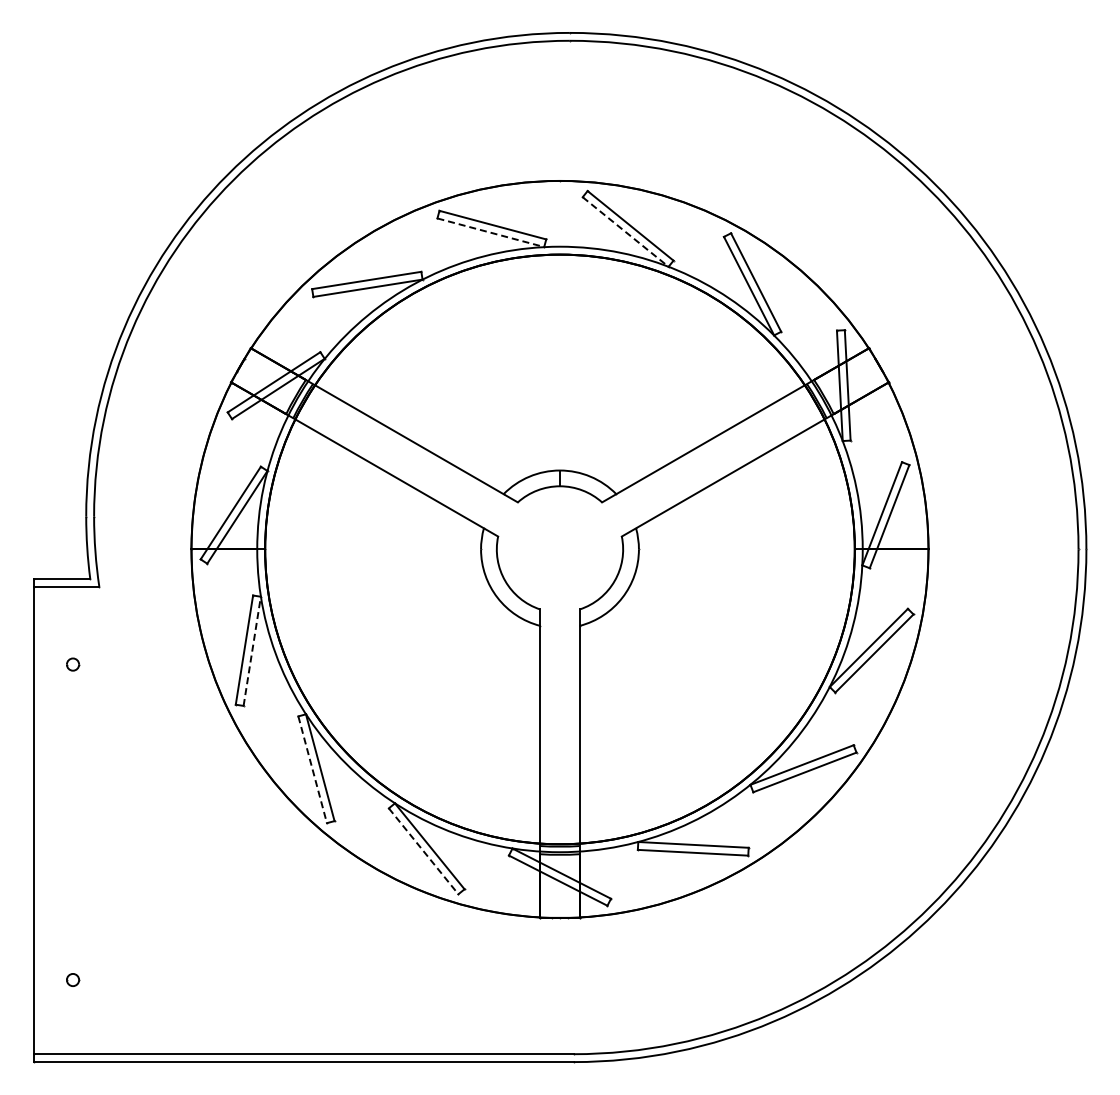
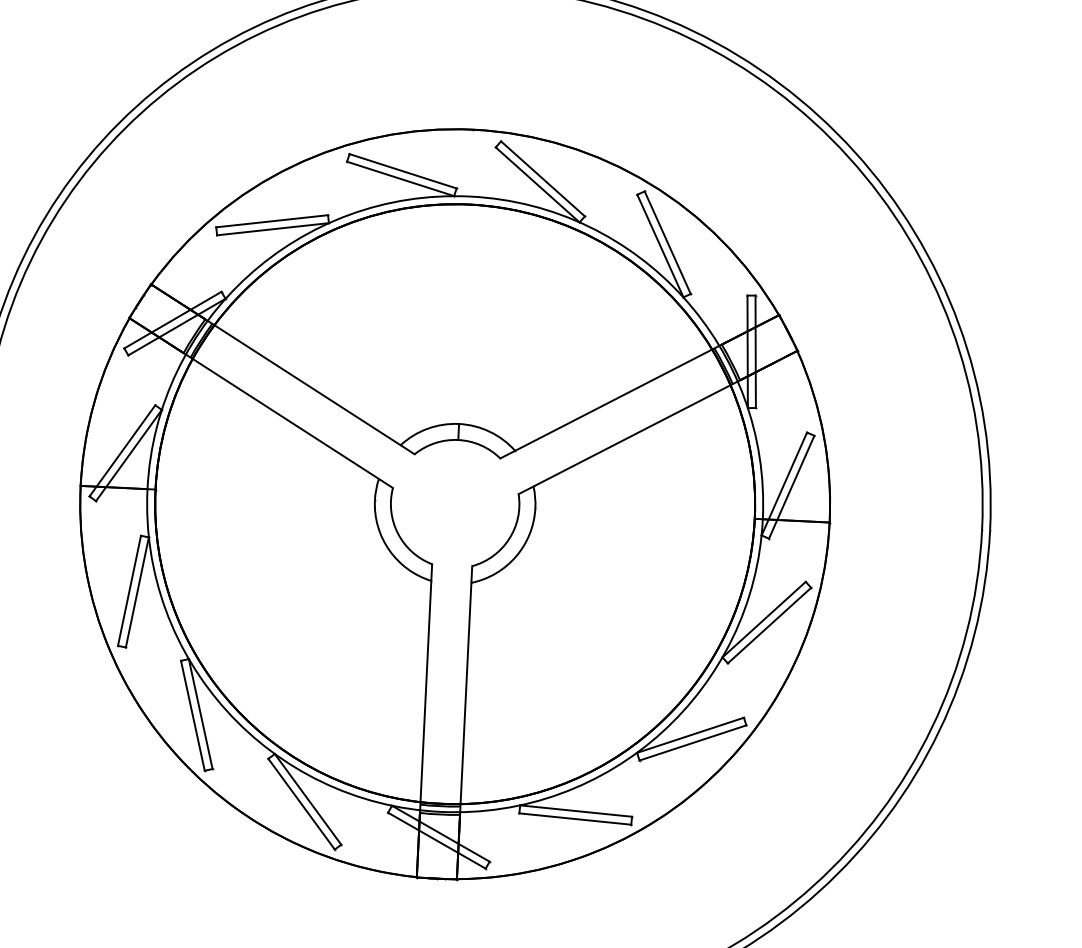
line: (491, 232) -> (401, 178), dashed -> solid
line: (626, 232) -> (538, 185), dashed -> solid
line: (252, 650) -> (137, 591), dashed -> solid
line: (312, 770) -> (192, 716), dashed -> solid
line: (423, 851) -> (301, 804), dashed -> solid

